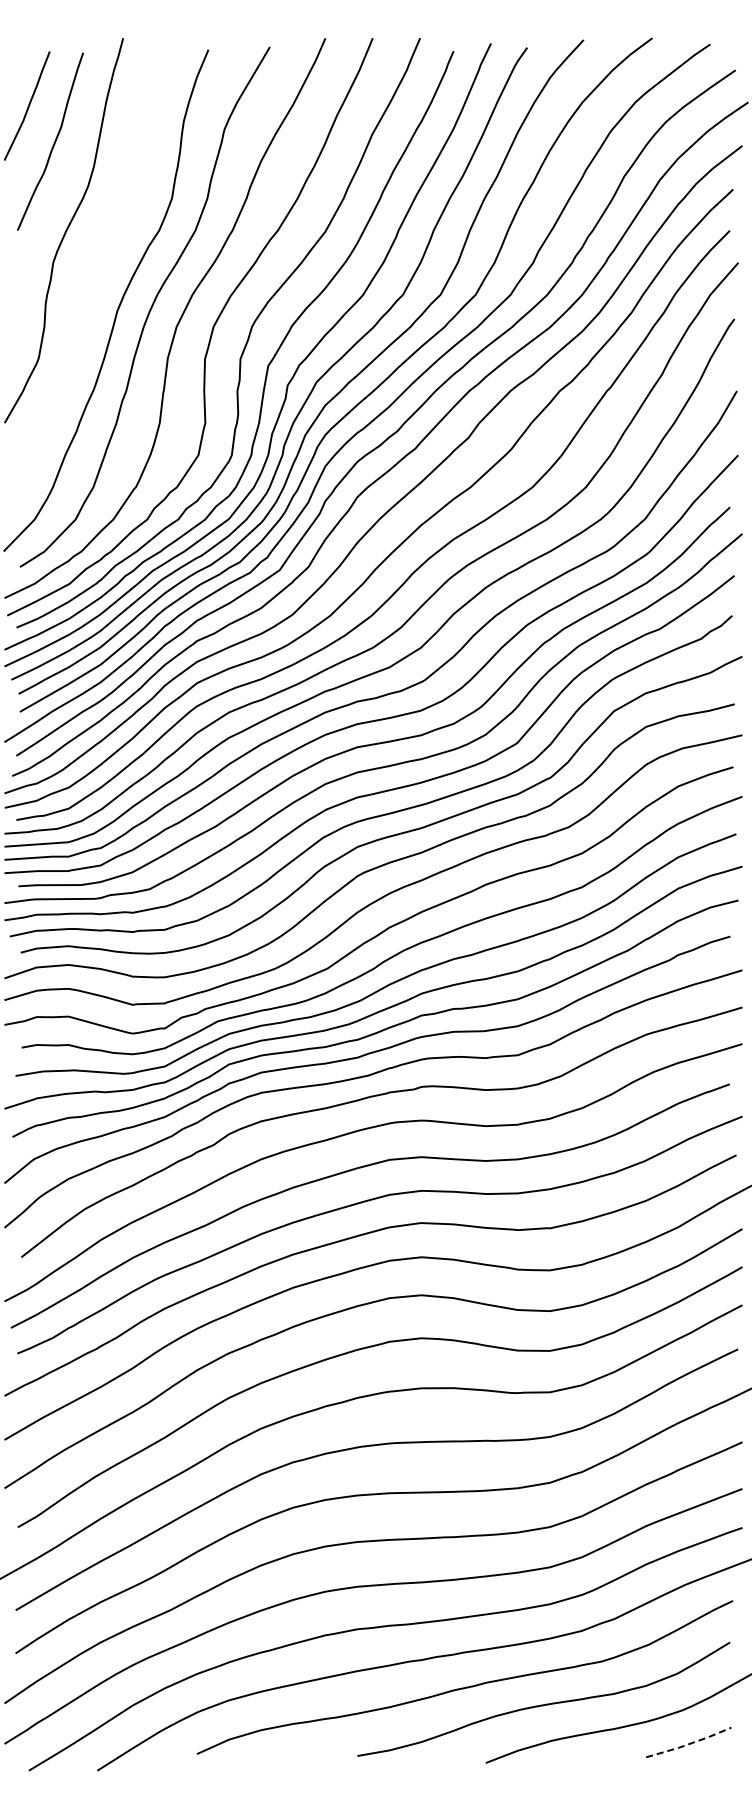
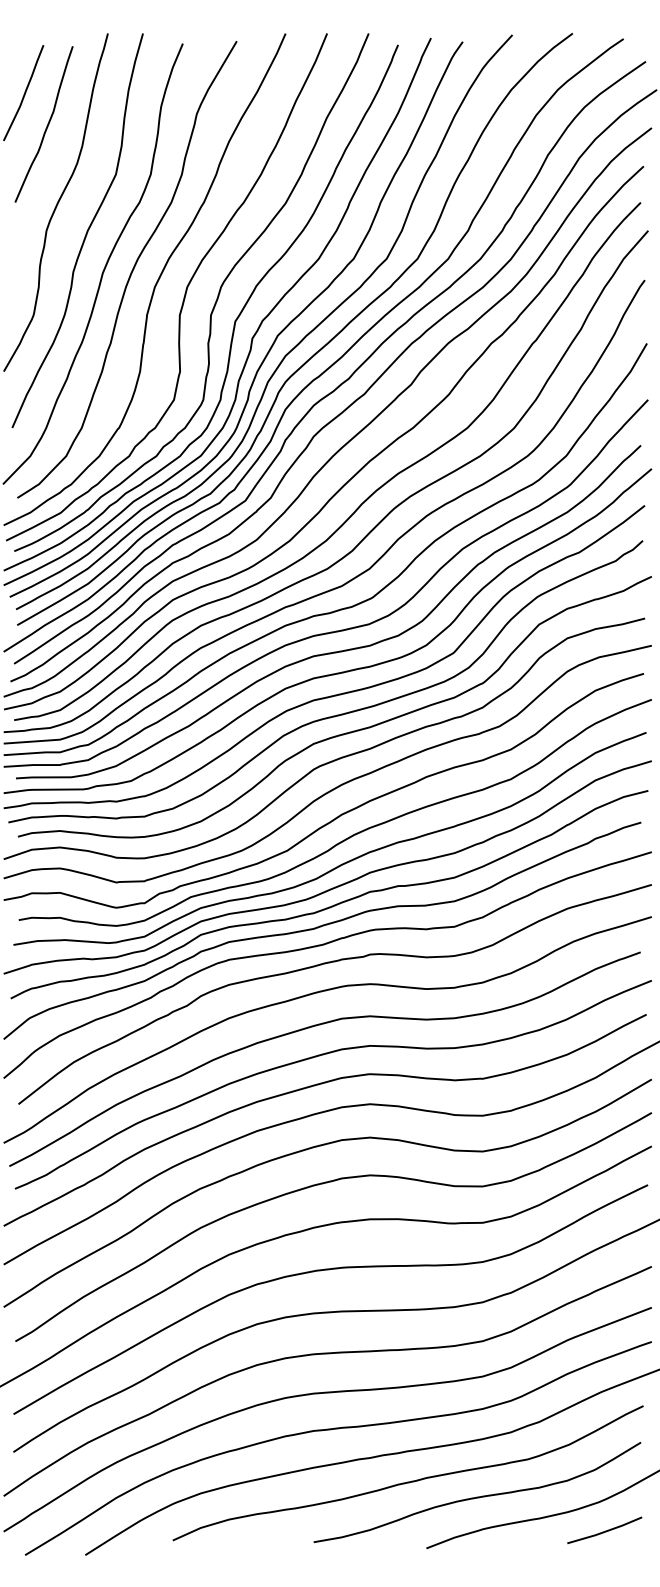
curve: (98, 264) -> (86, 232), added
line: (689, 1744) -> (605, 1532), dashed -> solid

